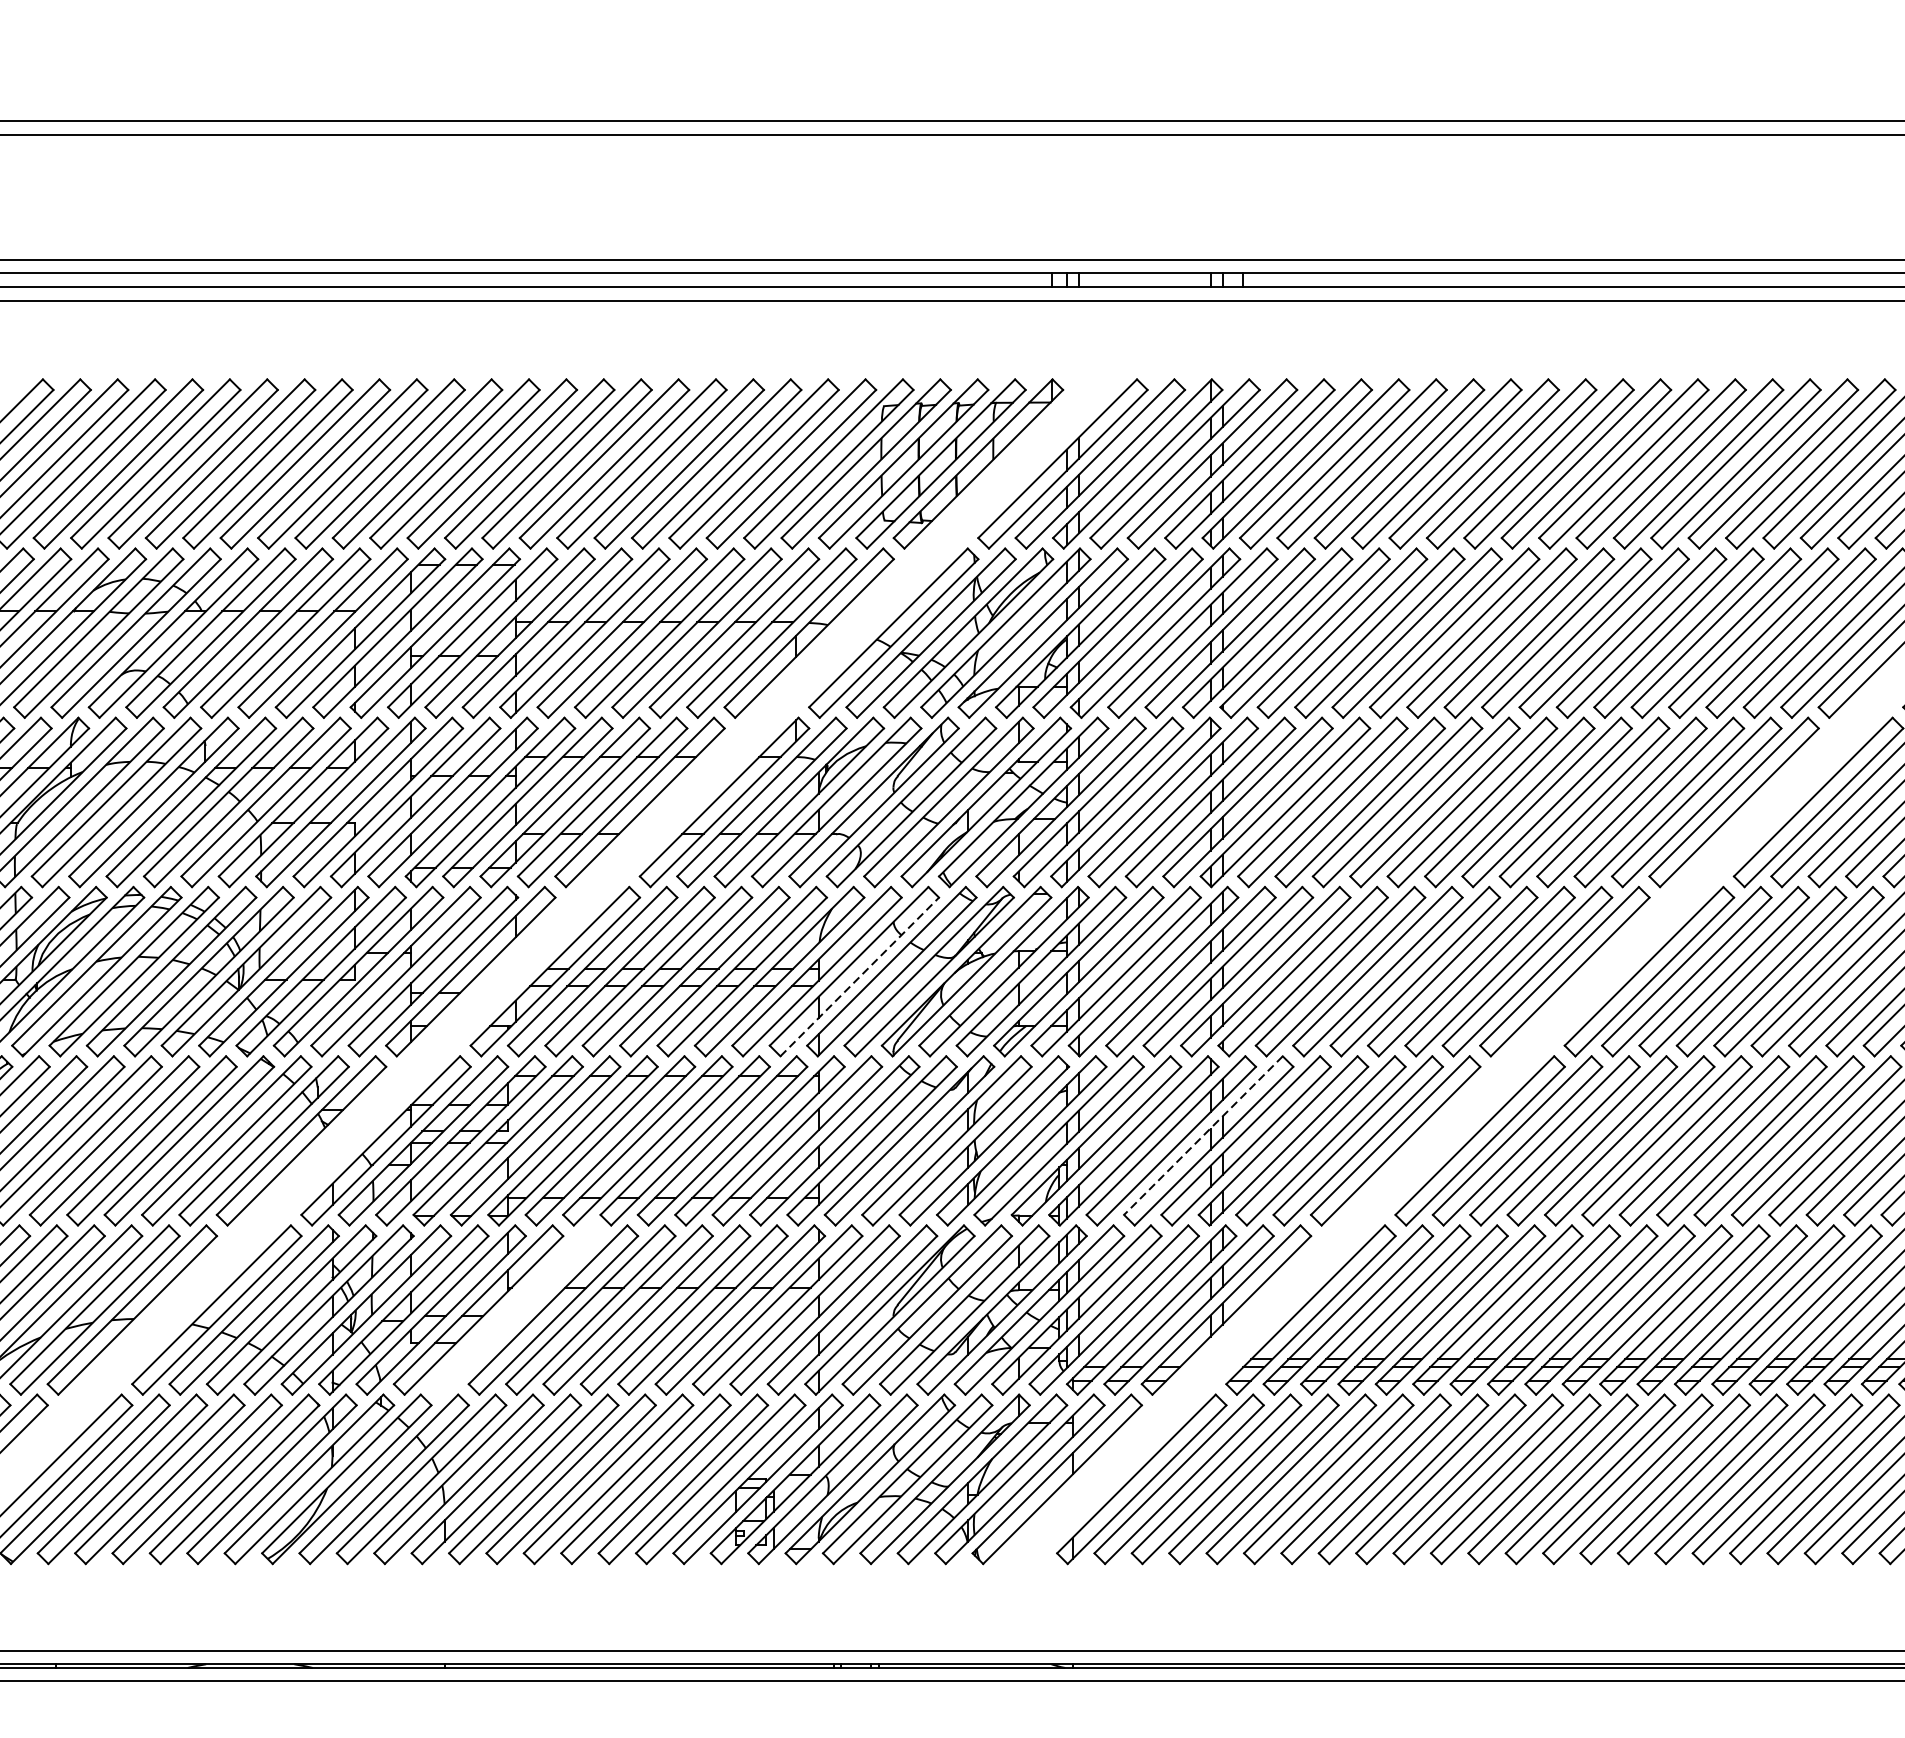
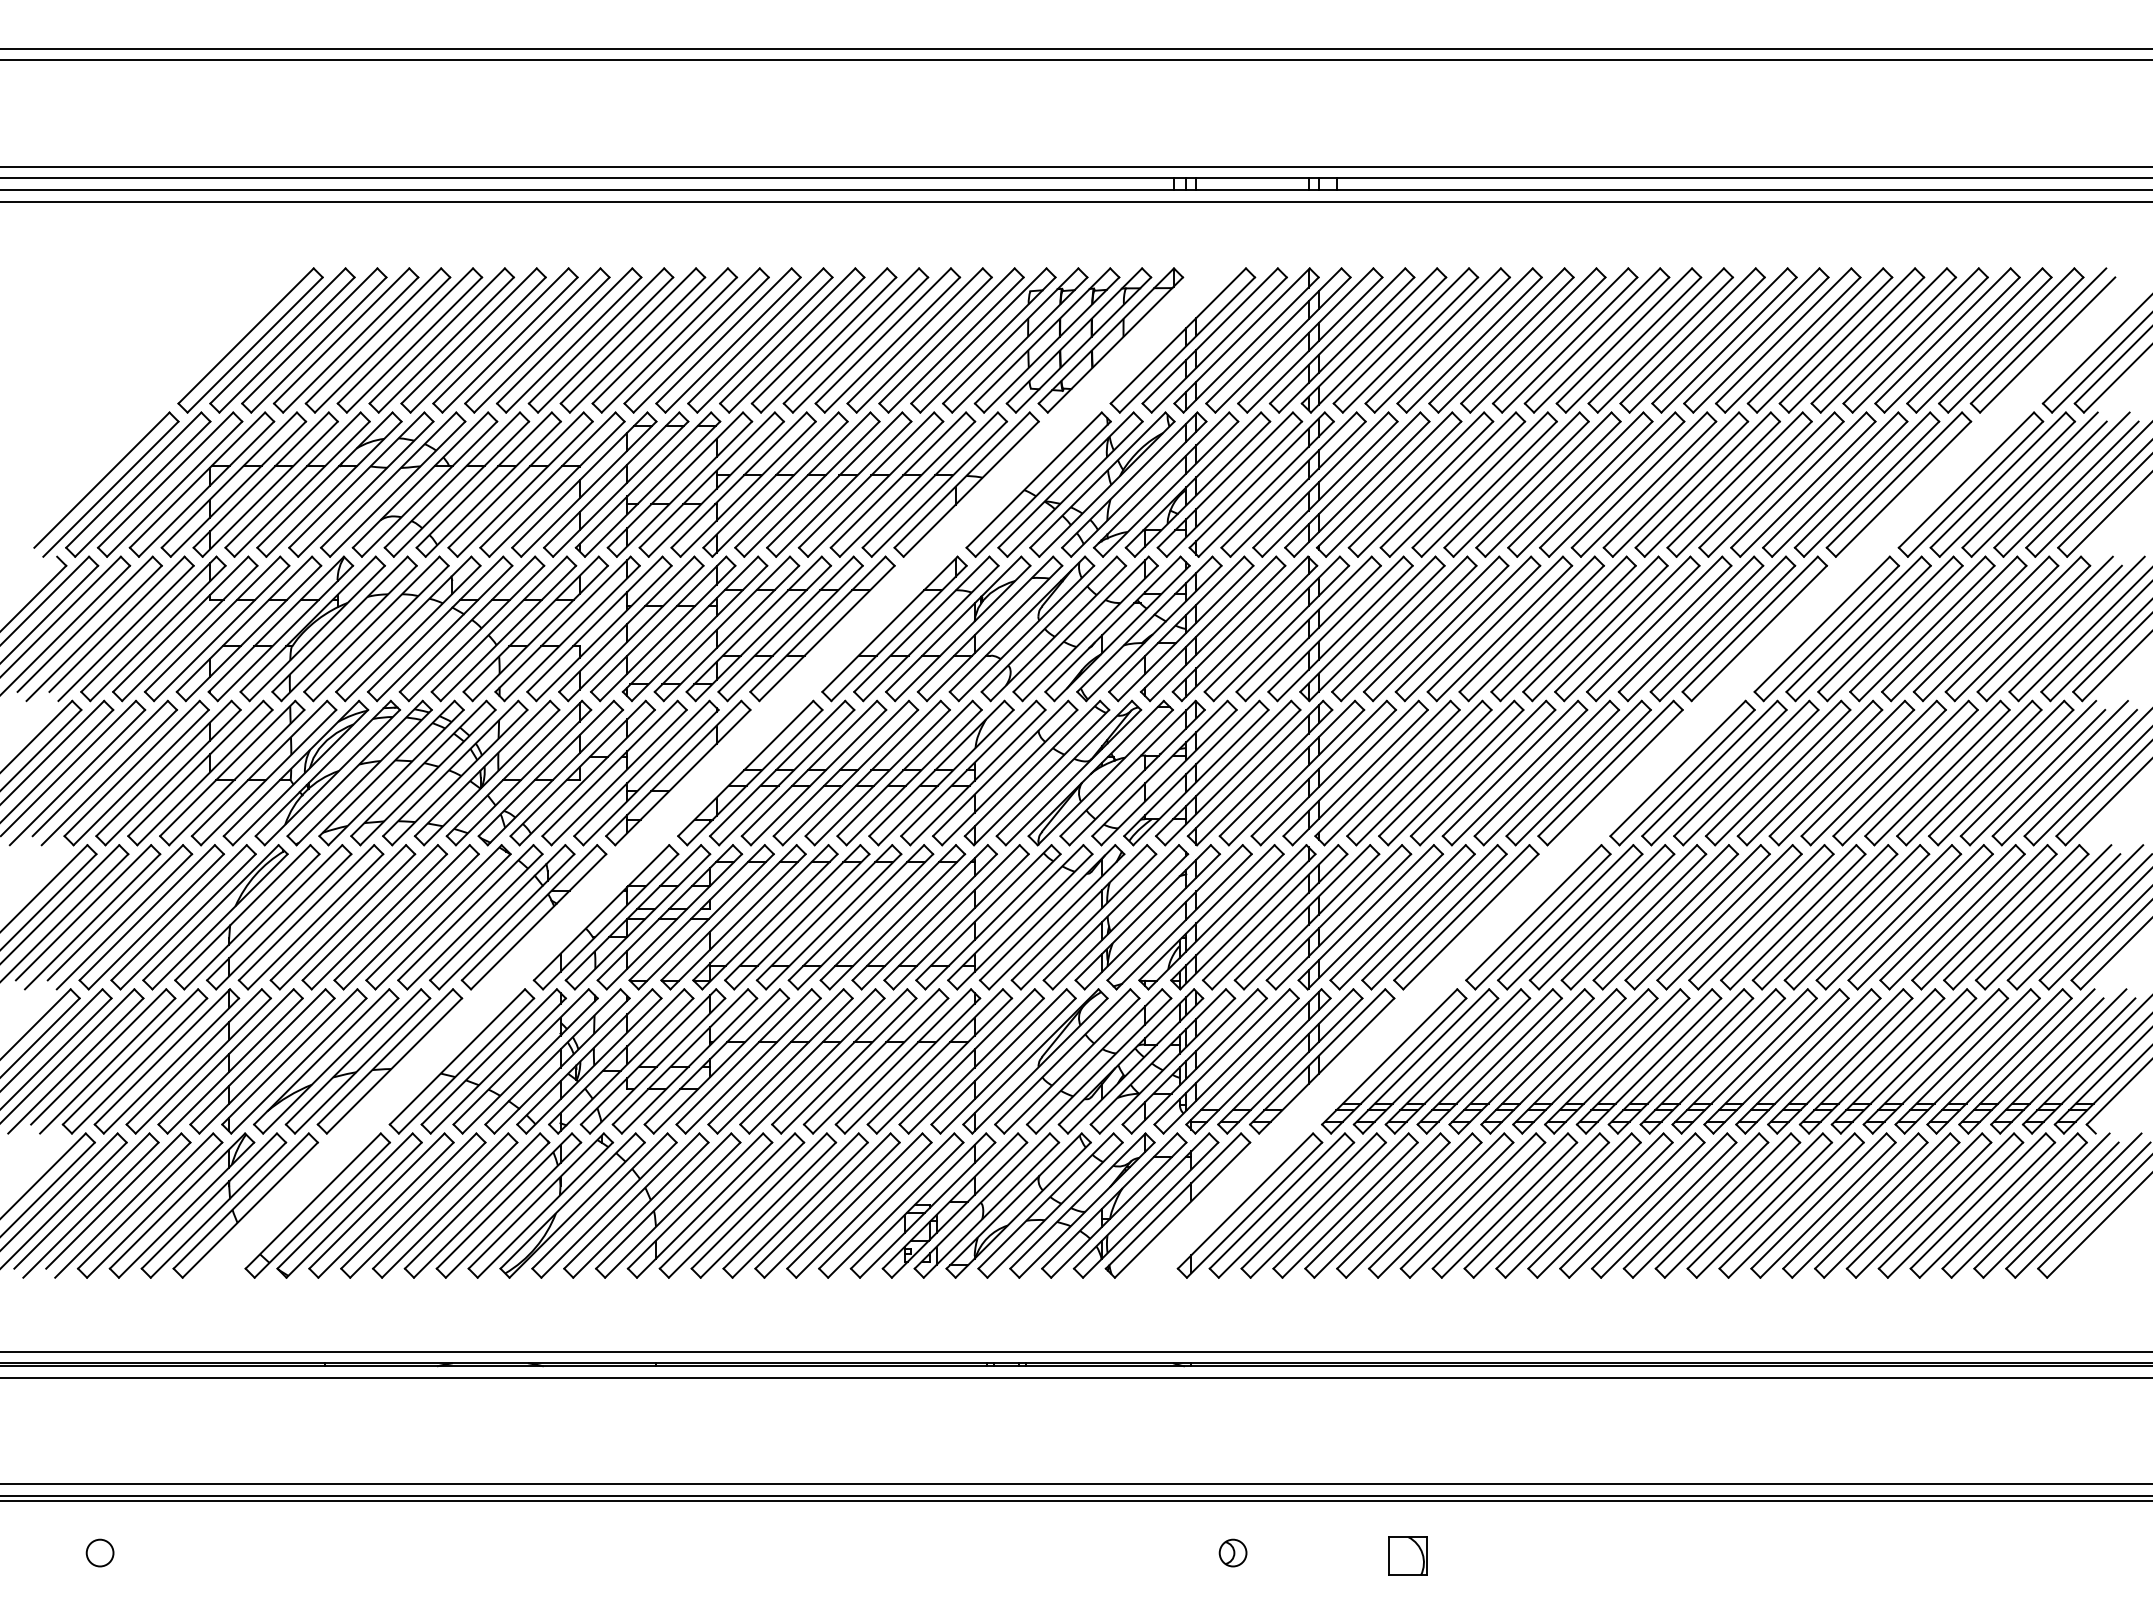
line: (859, 976) -> (1009, 777), dashed -> solid
line: (1203, 1135) -> (1302, 912), dashed -> solid
part: (515, 1310) -> (716, 1061), added

